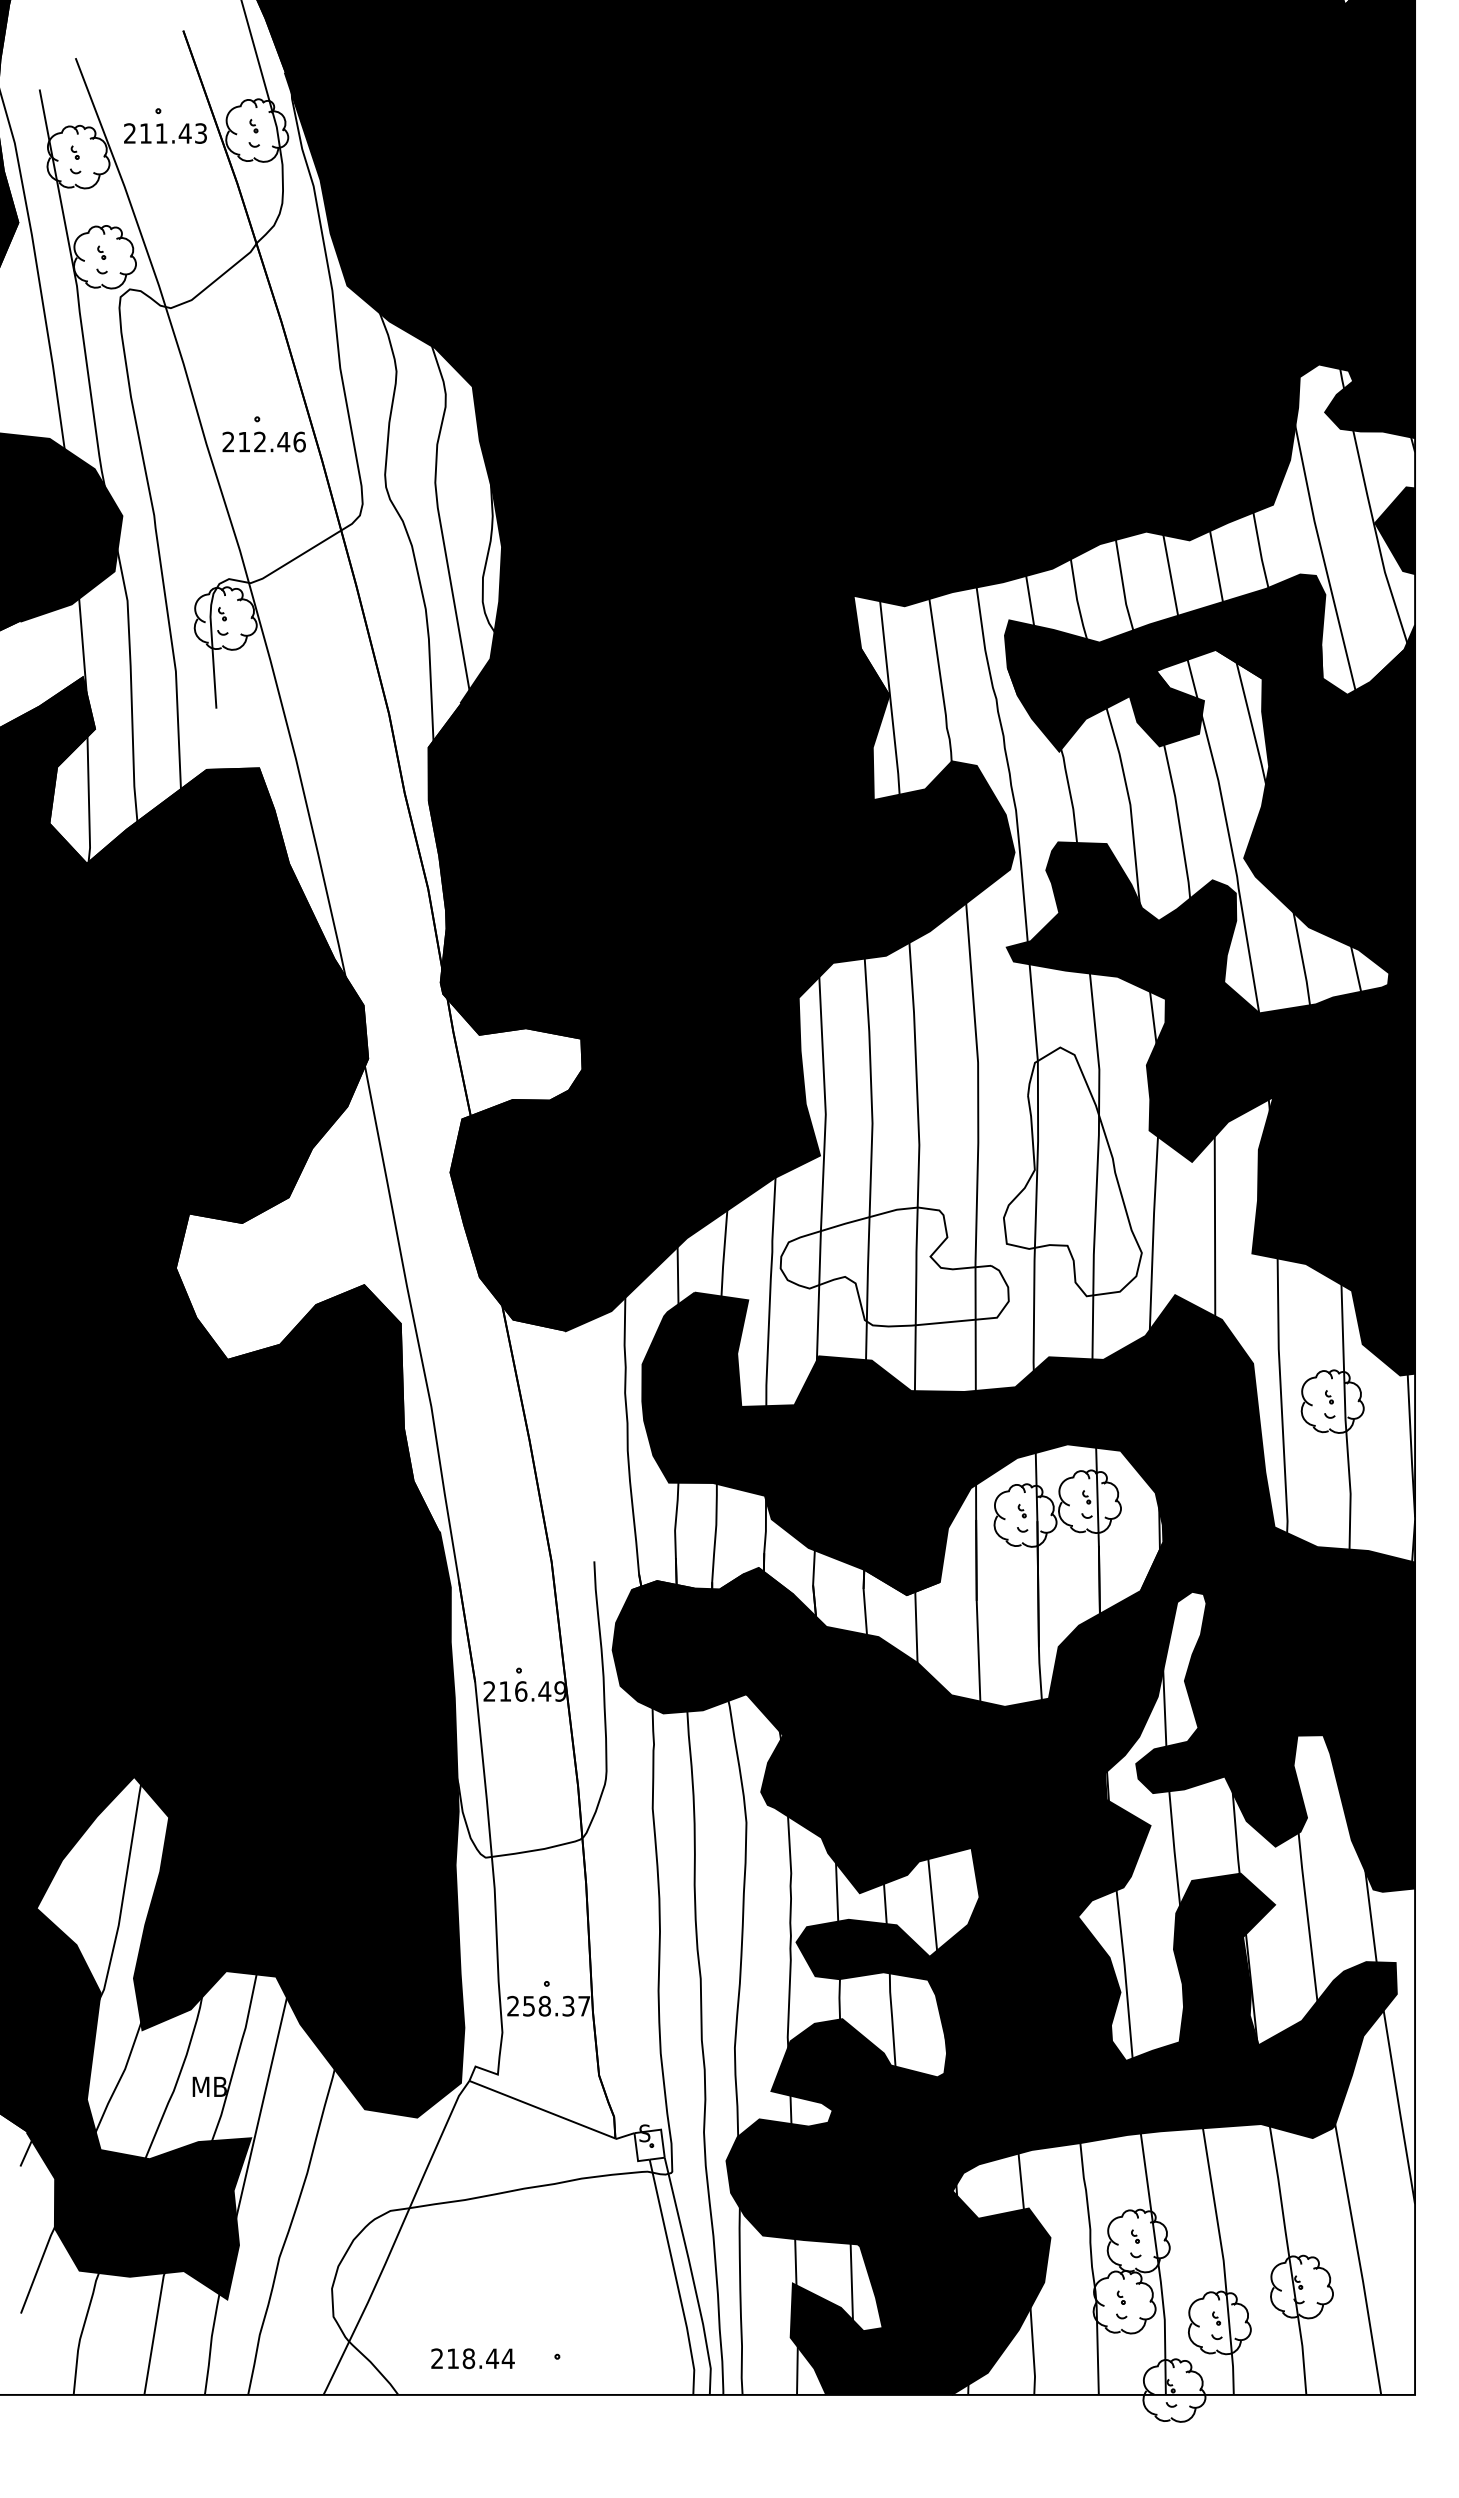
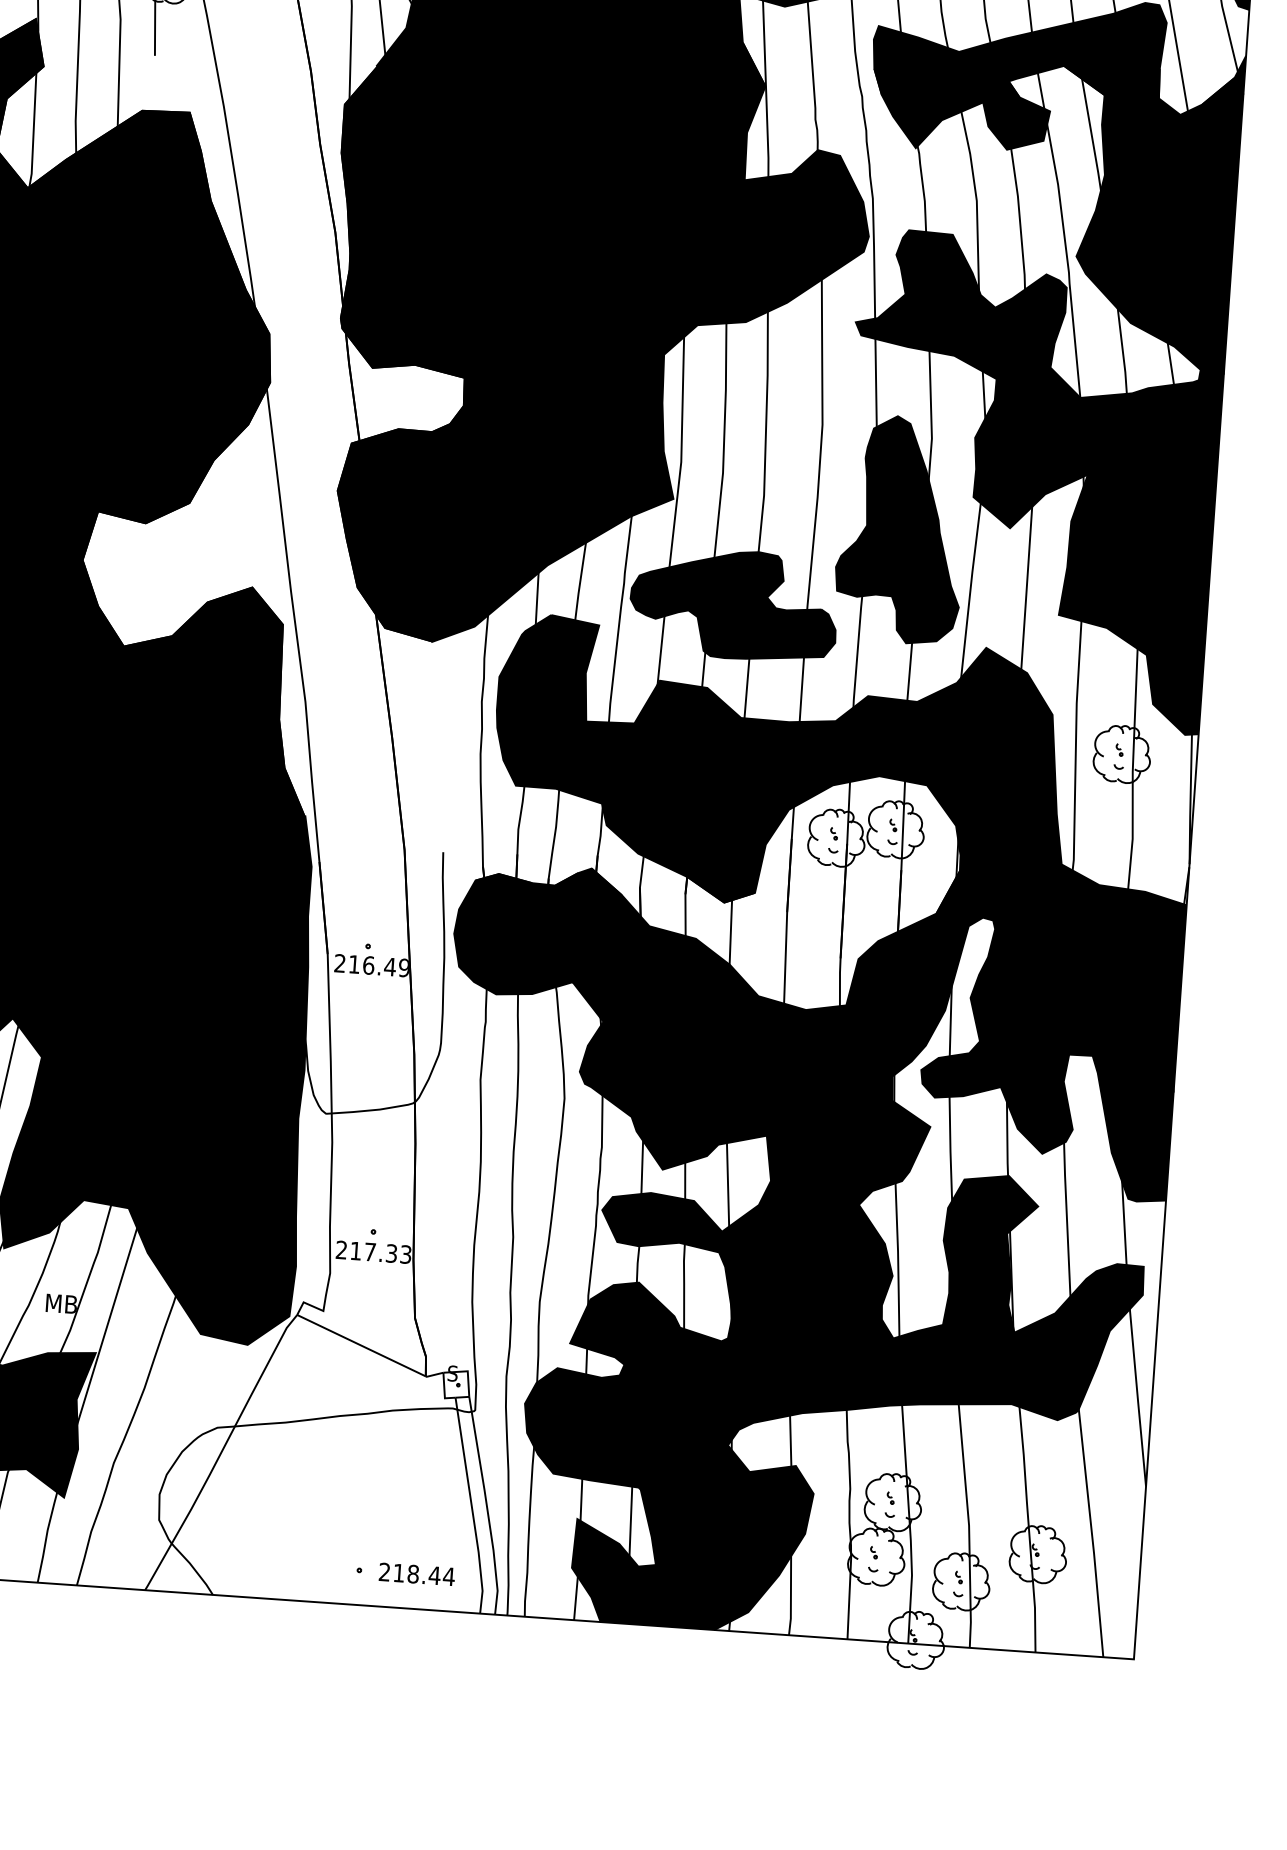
fill: (1072, 1171) -> (901, 529), added
fill: (894, 1266) -> (733, 604), added
text: (556, 2005) -> (380, 1252), 258.37 -> 217.33
text: (472, 2358) -> (416, 1574), moved

